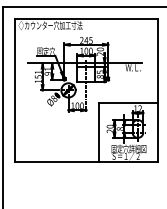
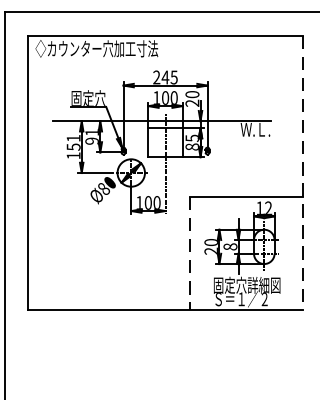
line: (157, 90) -> (301, 173), solid -> dashed
line: (98, 132) -> (188, 253), solid -> dashed

